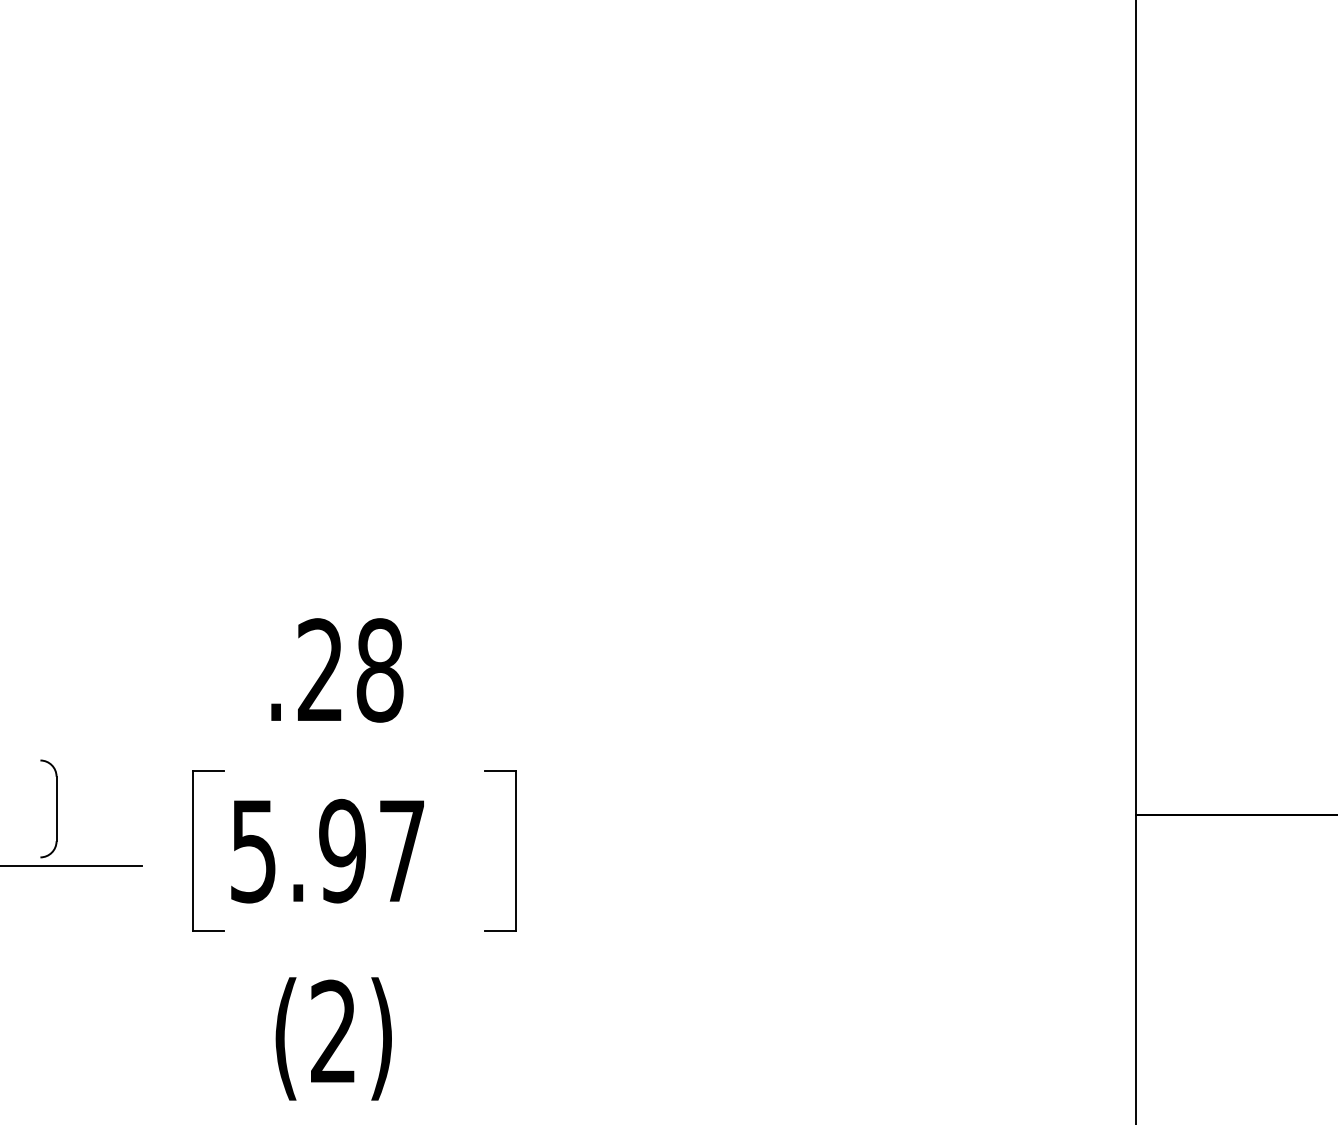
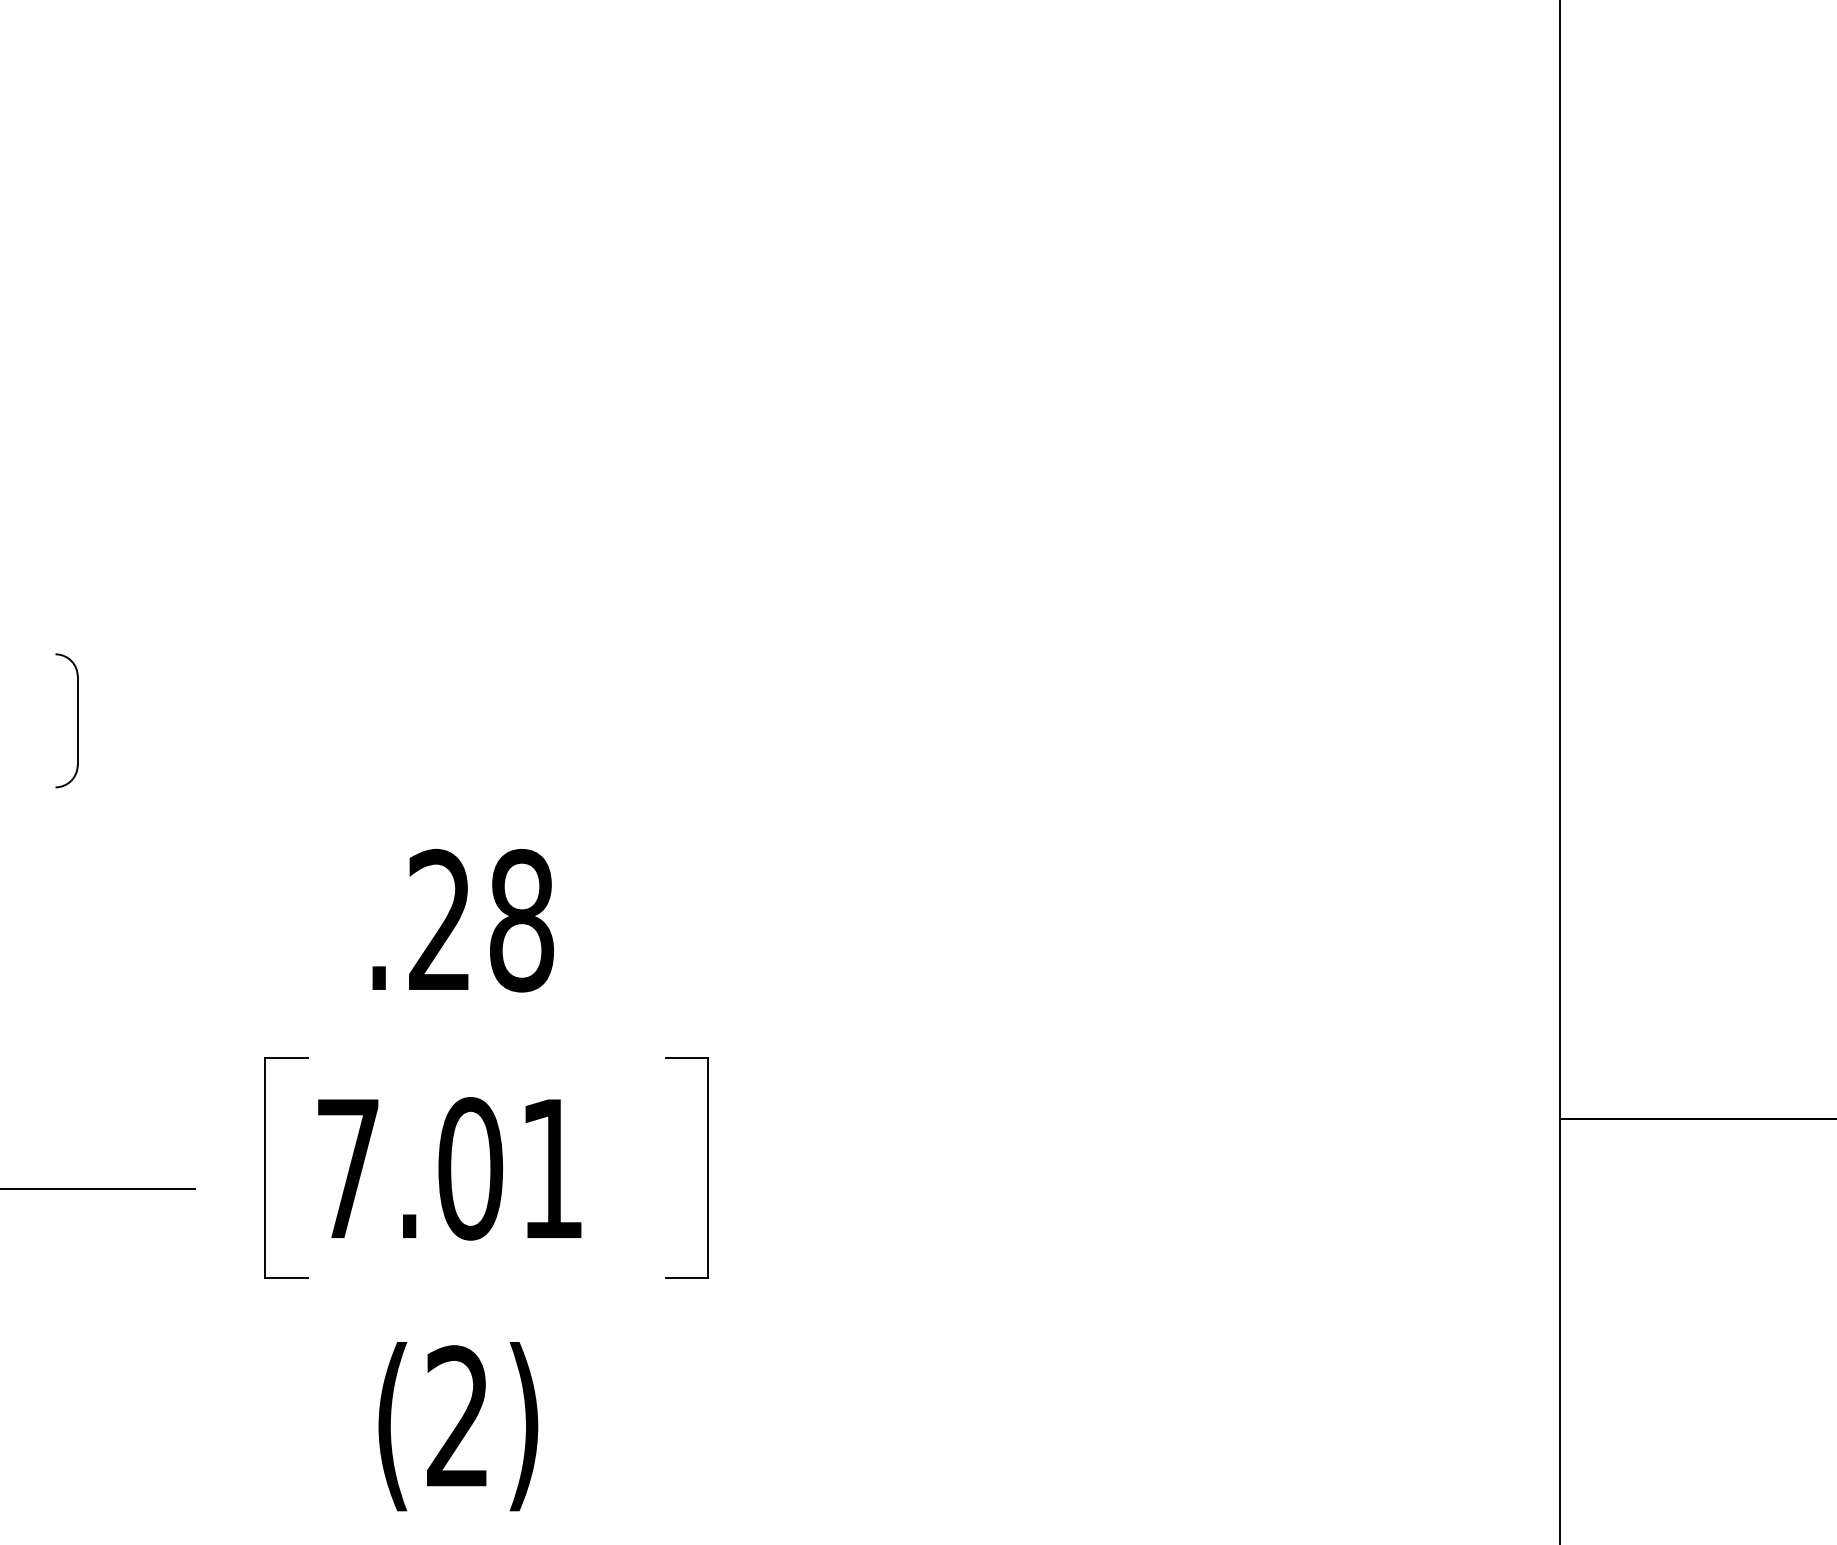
part: (56, 808) -> (77, 720), moved
text: (327, 850) -> (449, 1168), 5.97 -> 7.01

